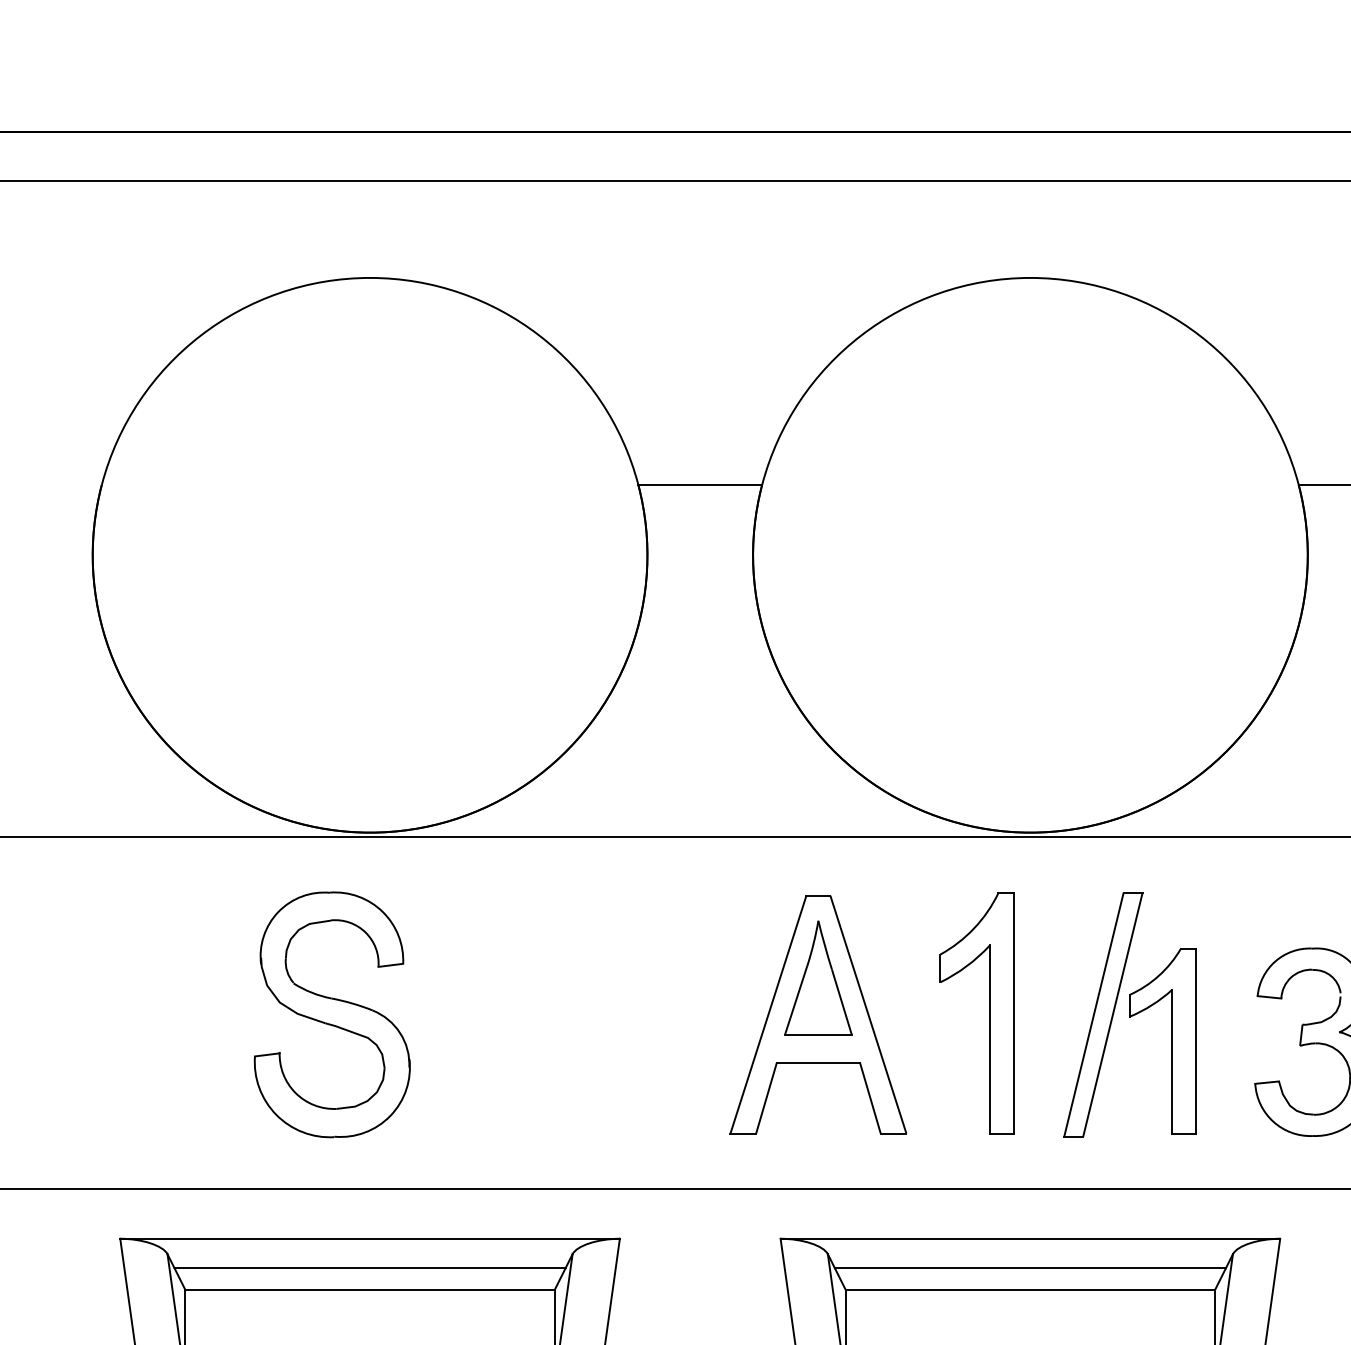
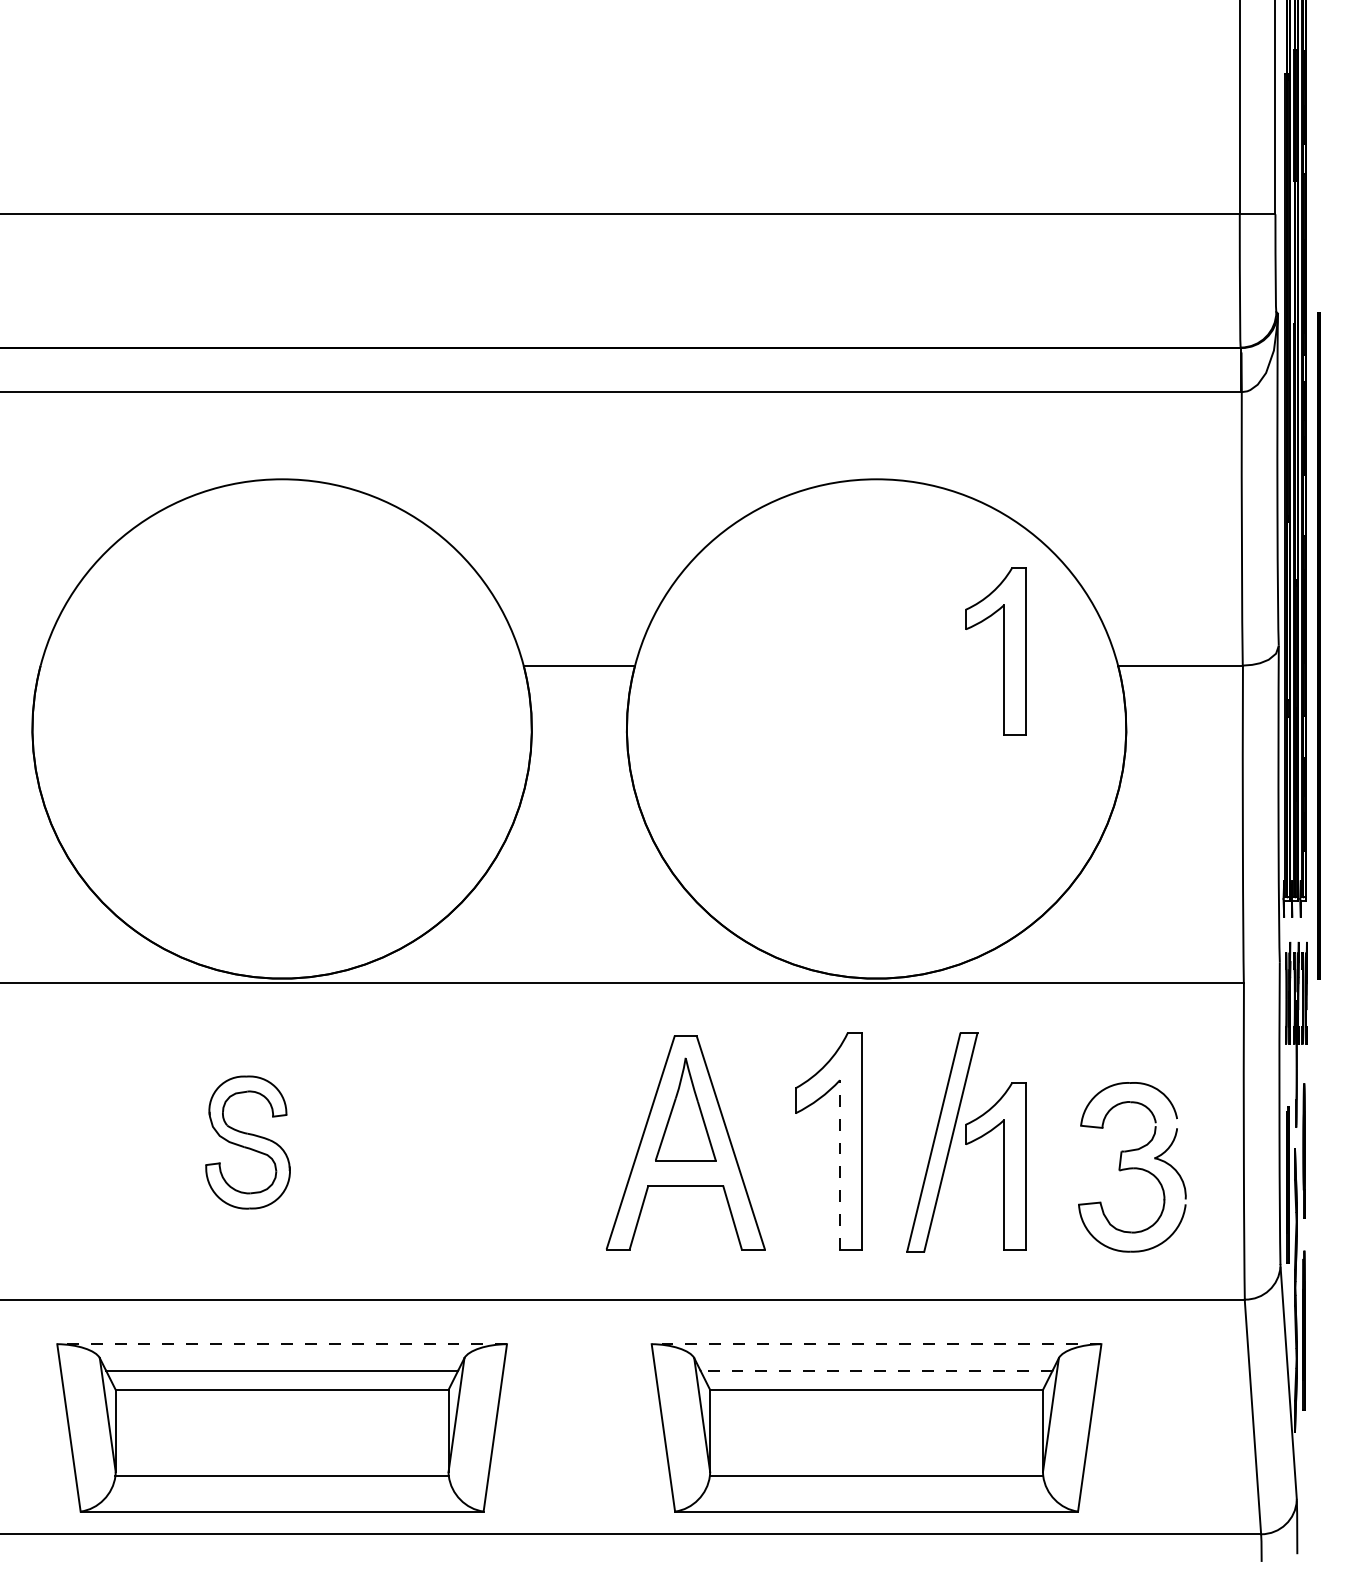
part: (1171, 469) -> (1003, 651), added
part: (331, 1014) -> (247, 1142), size x0.6
line: (990, 1039) -> (840, 1164), solid -> dashed
line: (370, 1239) -> (282, 1344), solid -> dashed
line: (1030, 1239) -> (876, 1344), solid -> dashed
line: (1030, 1267) -> (876, 1370), solid -> dashed

